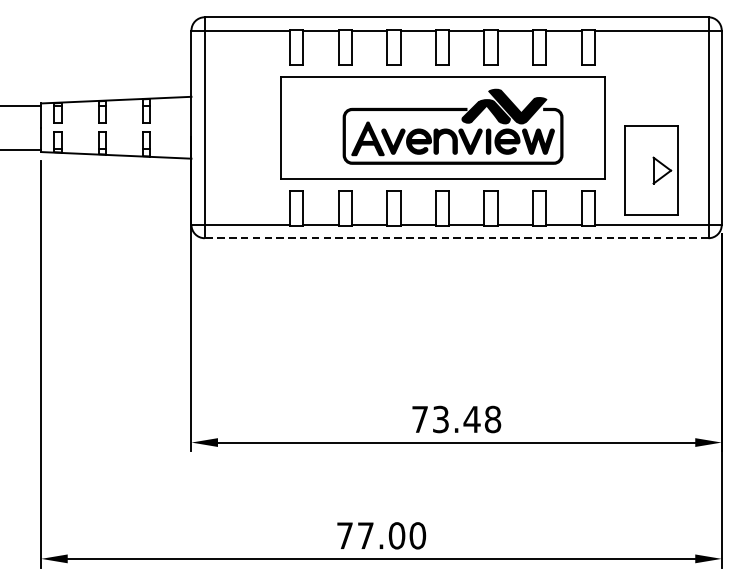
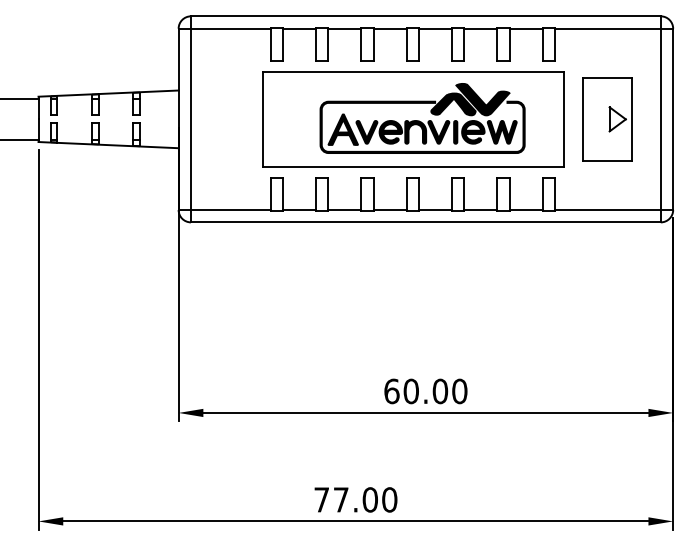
part: (651, 170) -> (607, 119), moved
line: (456, 238) -> (425, 222), dashed -> solid
text: (456, 419) -> (425, 391), 73.48 -> 60.00

